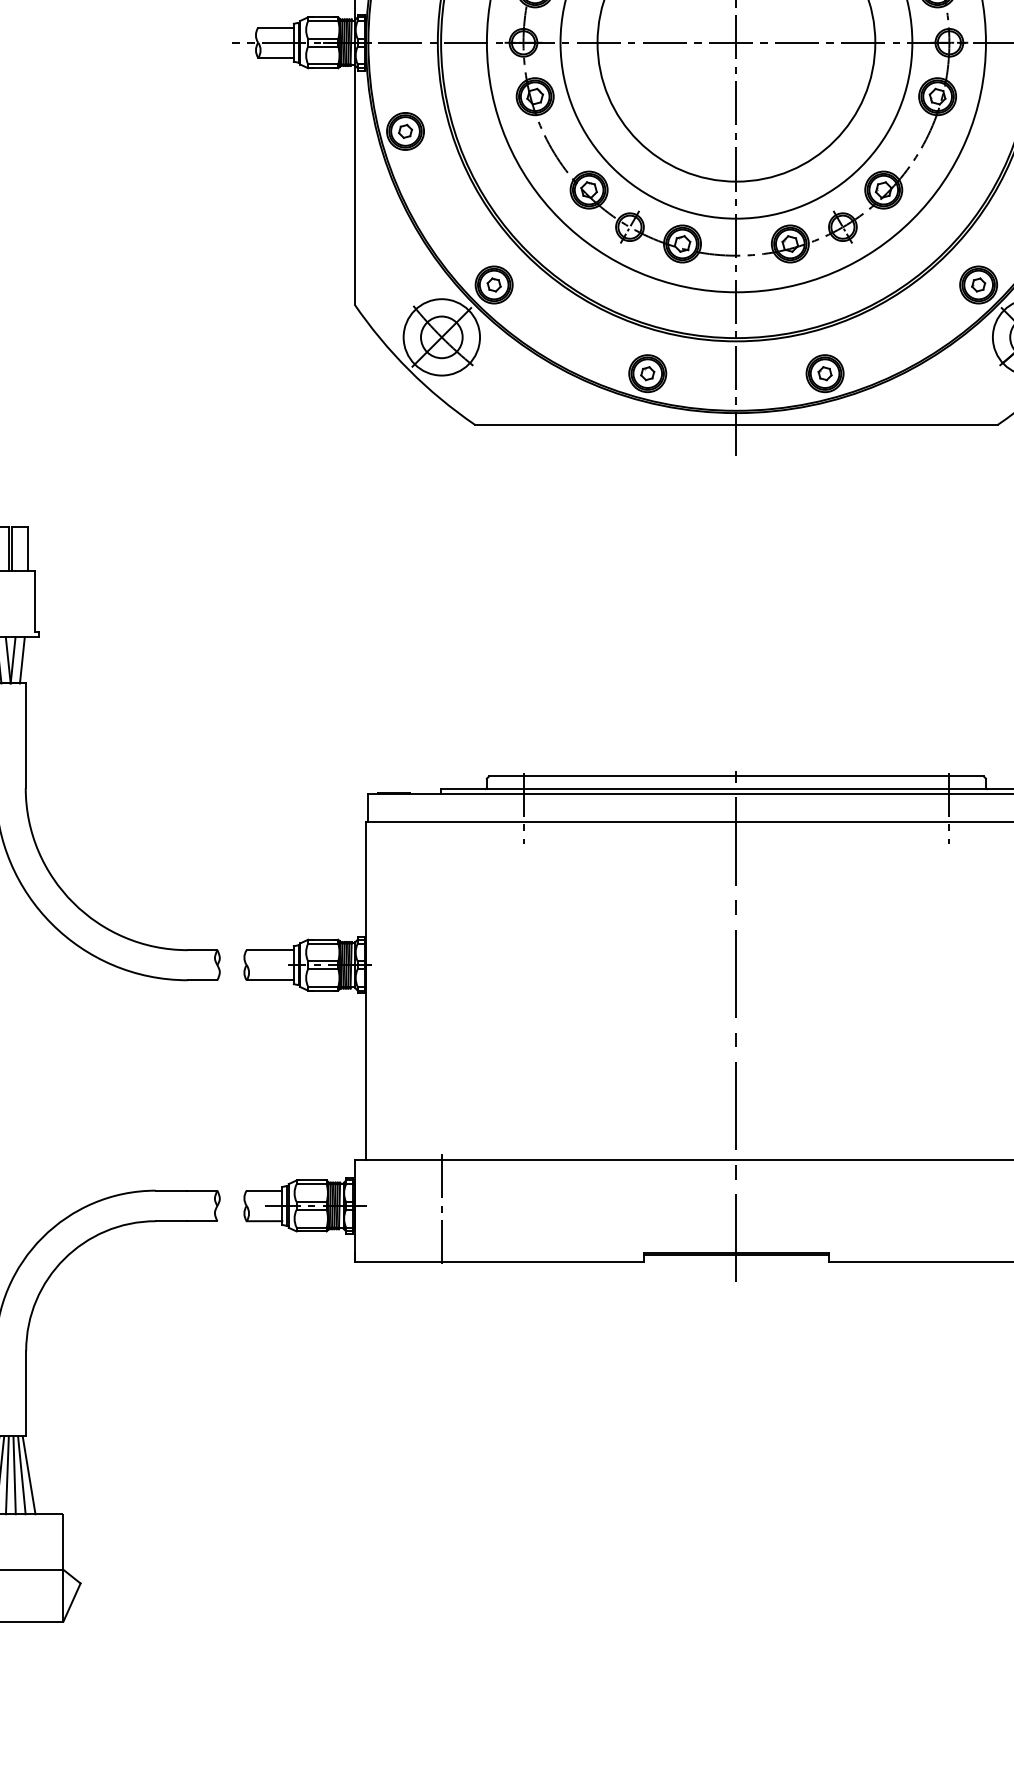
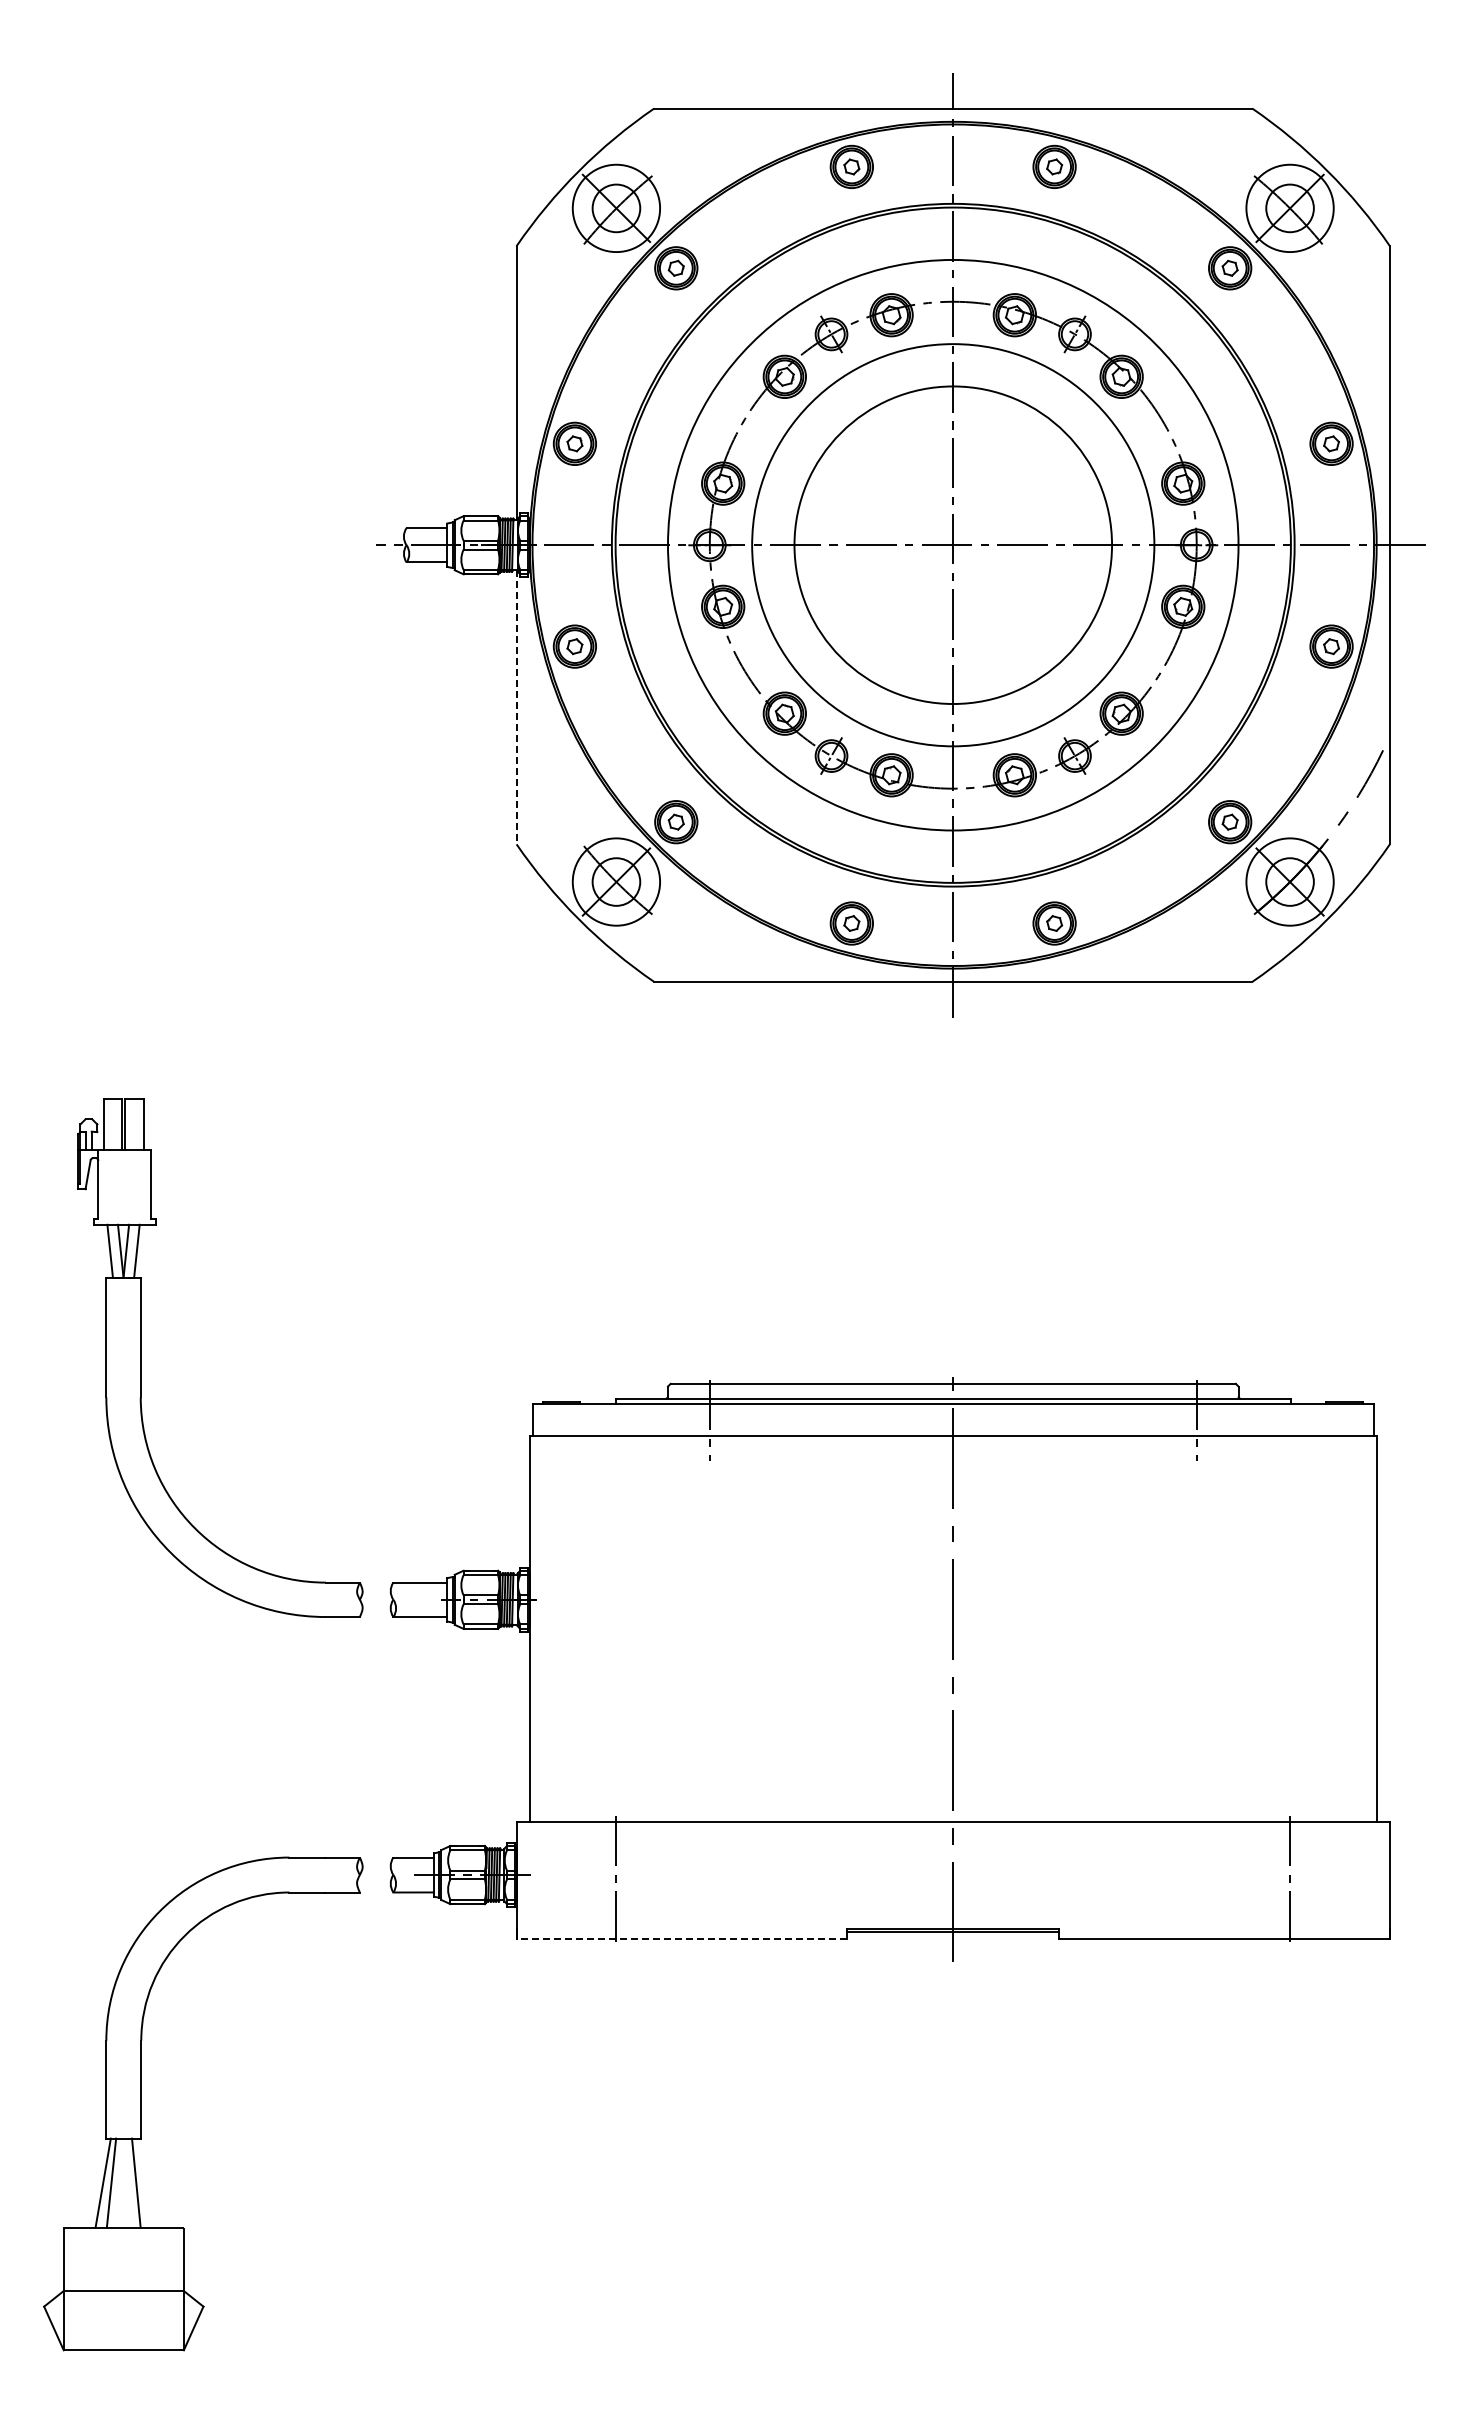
line: (354, 184) -> (516, 707), solid -> dashed
line: (498, 1261) -> (681, 1938), solid -> dashed
line: (7, 1474) -> (119, 2182), removed
line: (14, 1474) -> (127, 2182), removed
line: (29, 1474) -> (144, 2182), removed

